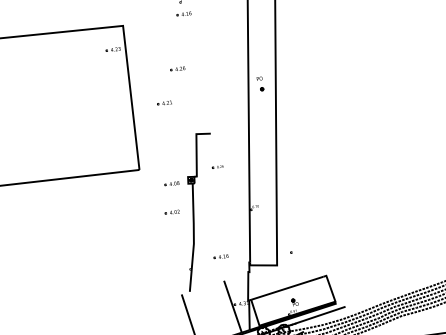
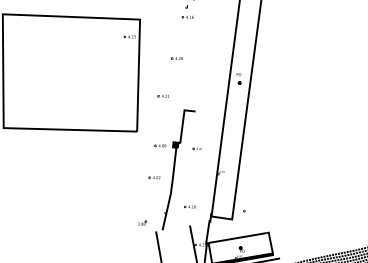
line: (164, 103) -> (163, 96), moved
part: (216, 166) -> (196, 148), moved
part: (172, 212) -> (154, 177), moved
part: (162, 285) -> (142, 222), added

